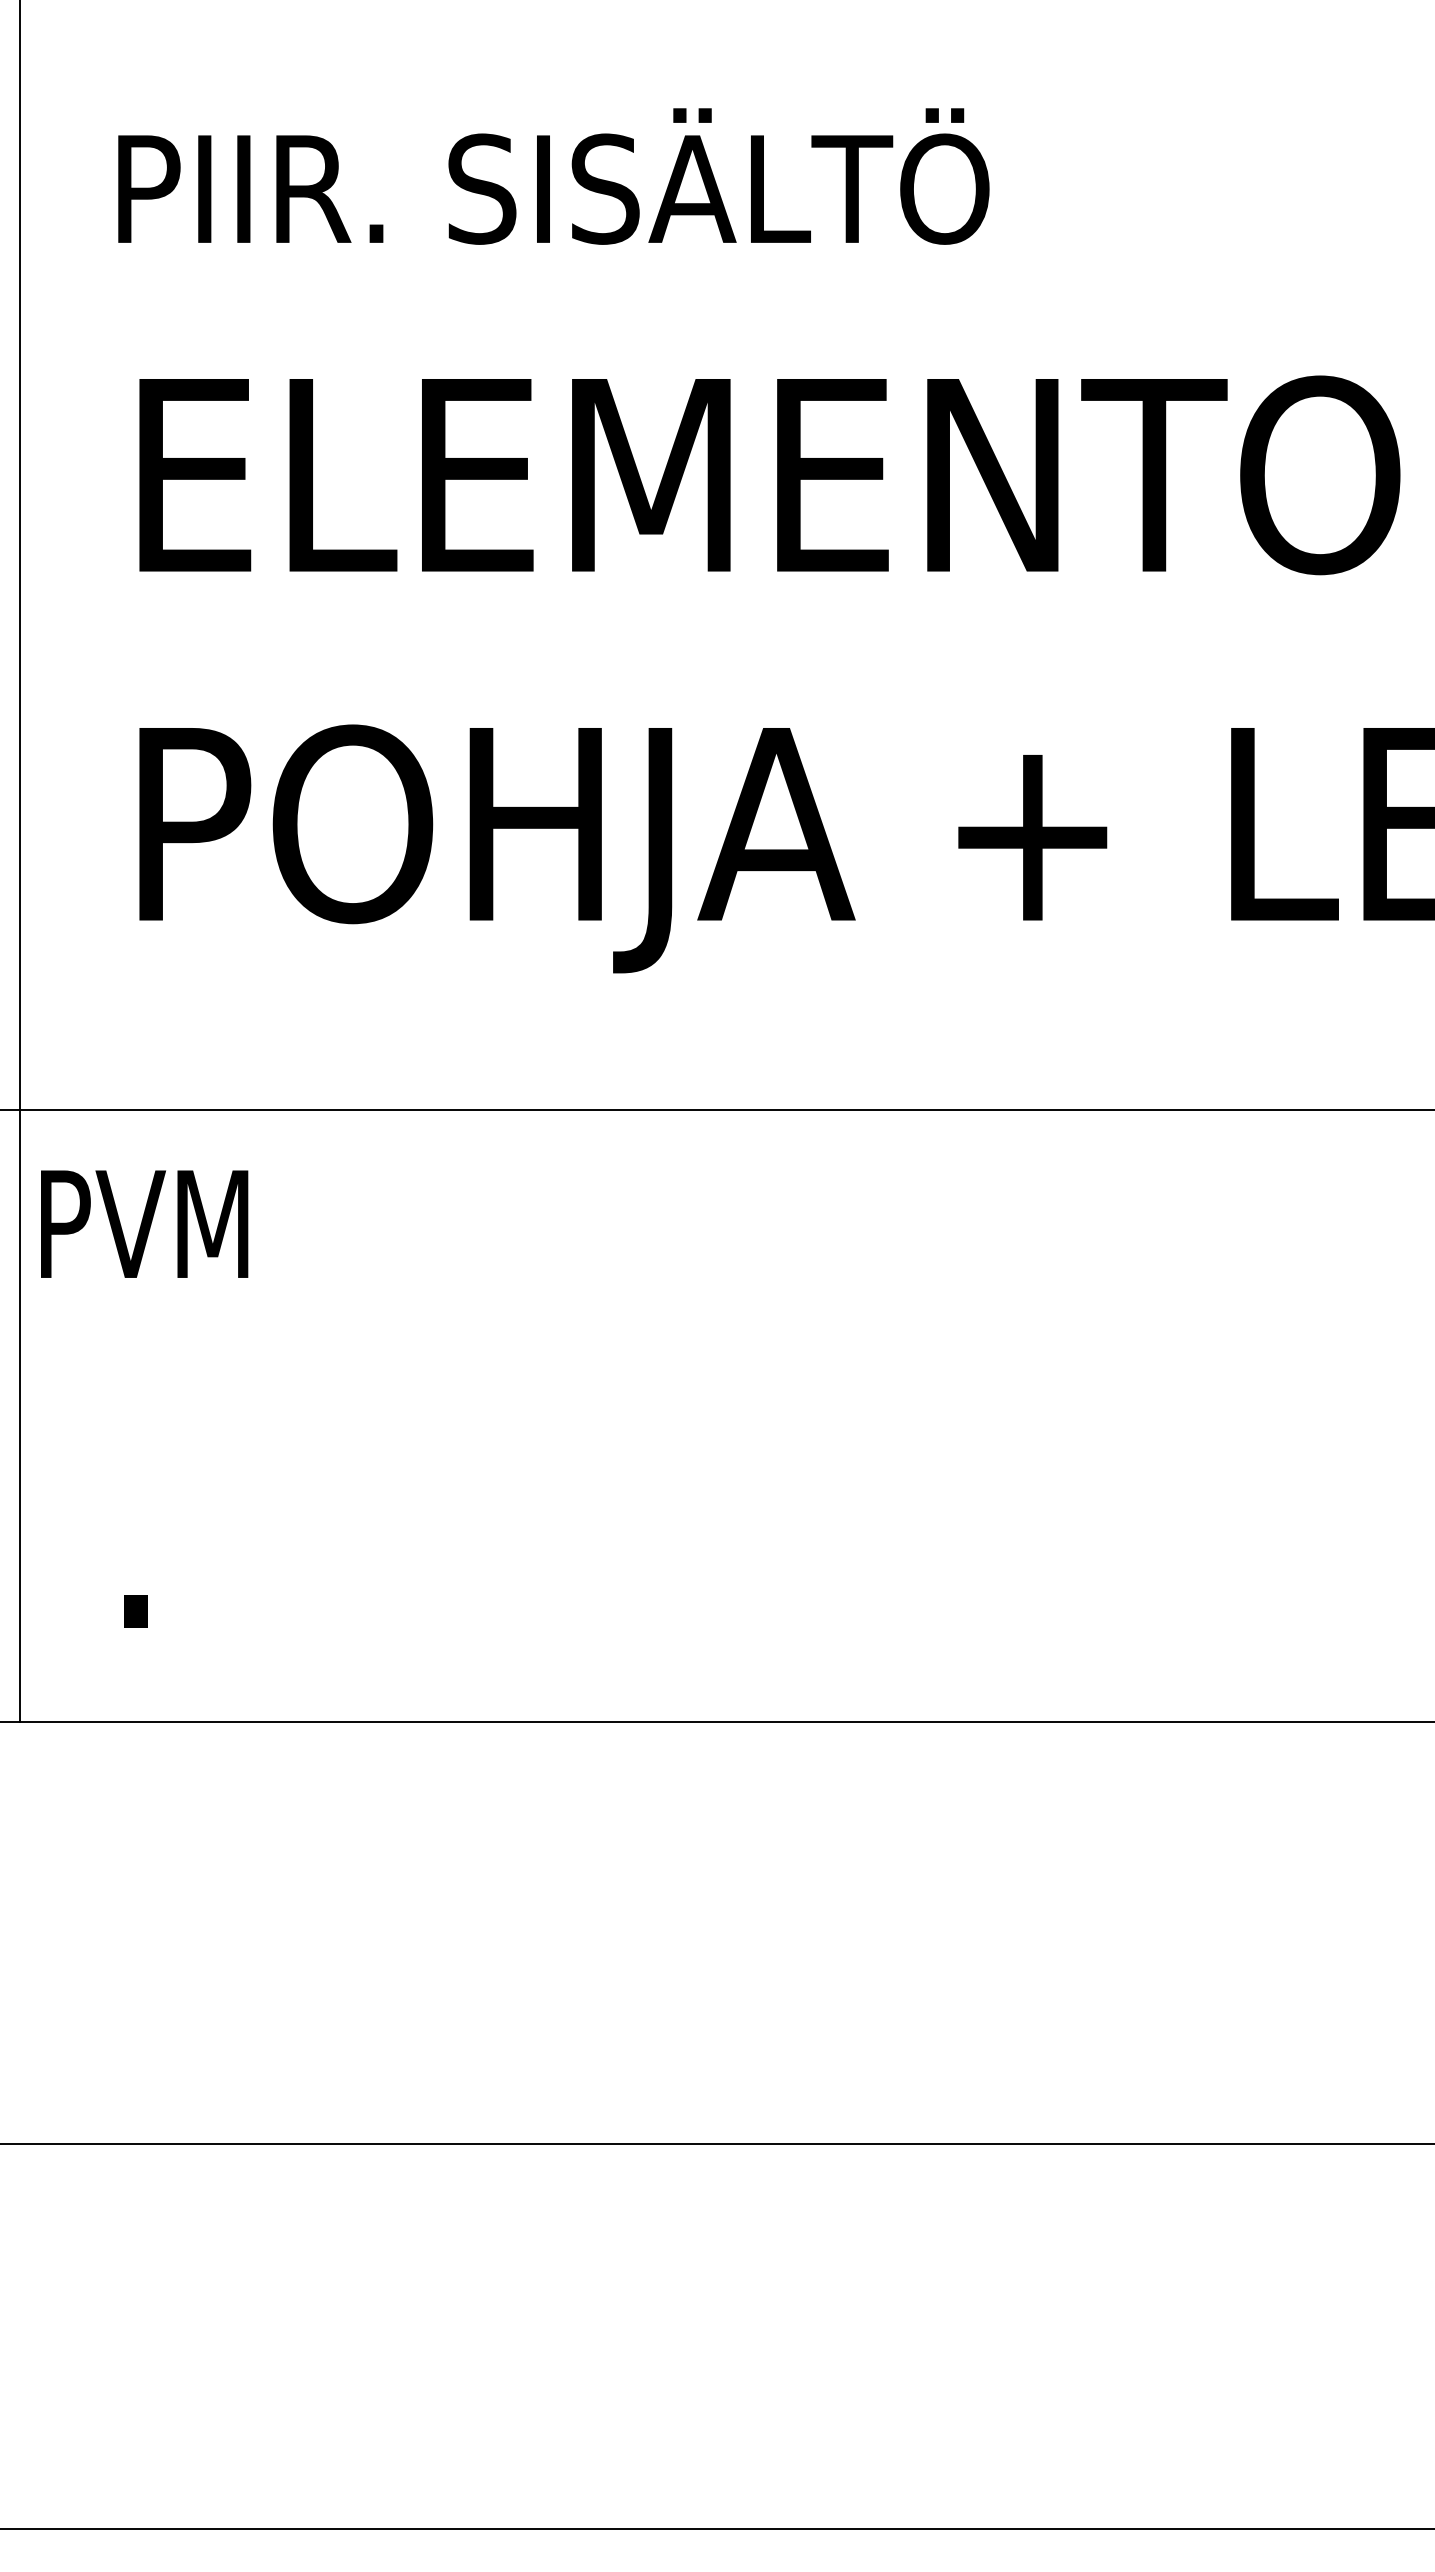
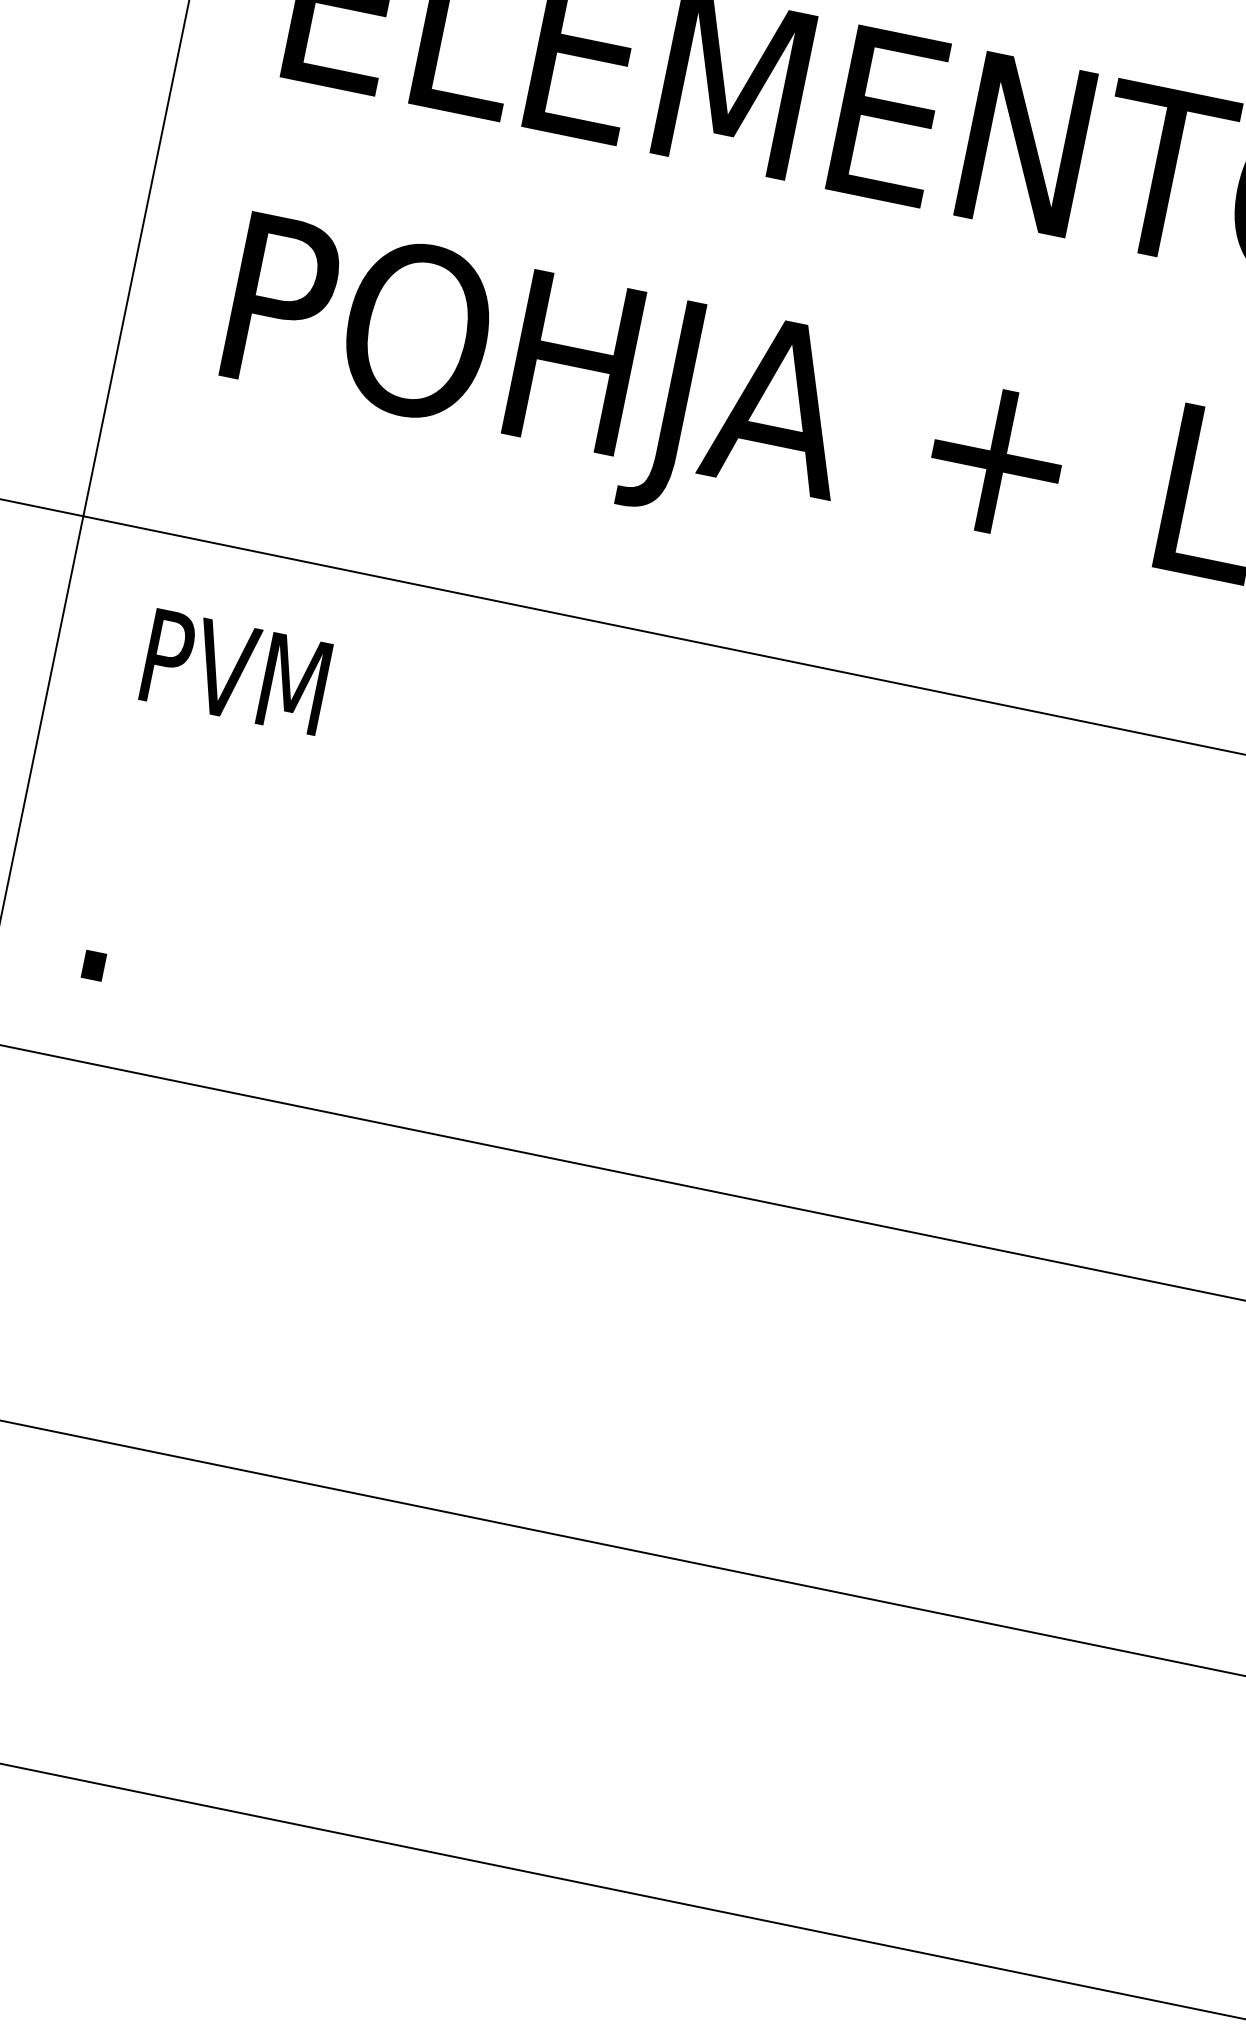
text: (144, 1223) -> (236, 671), moved

